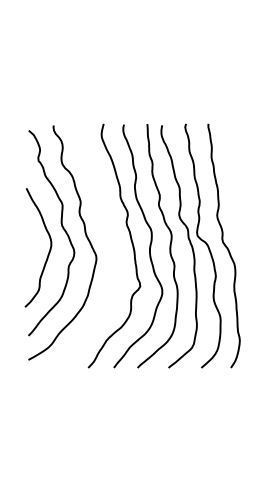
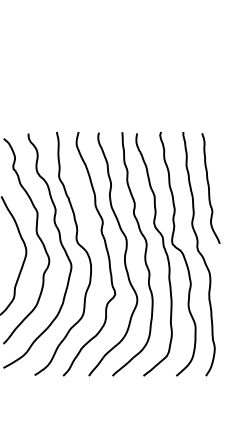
curve: (234, 180) -> (209, 188), added
curve: (102, 236) -> (77, 244), added

